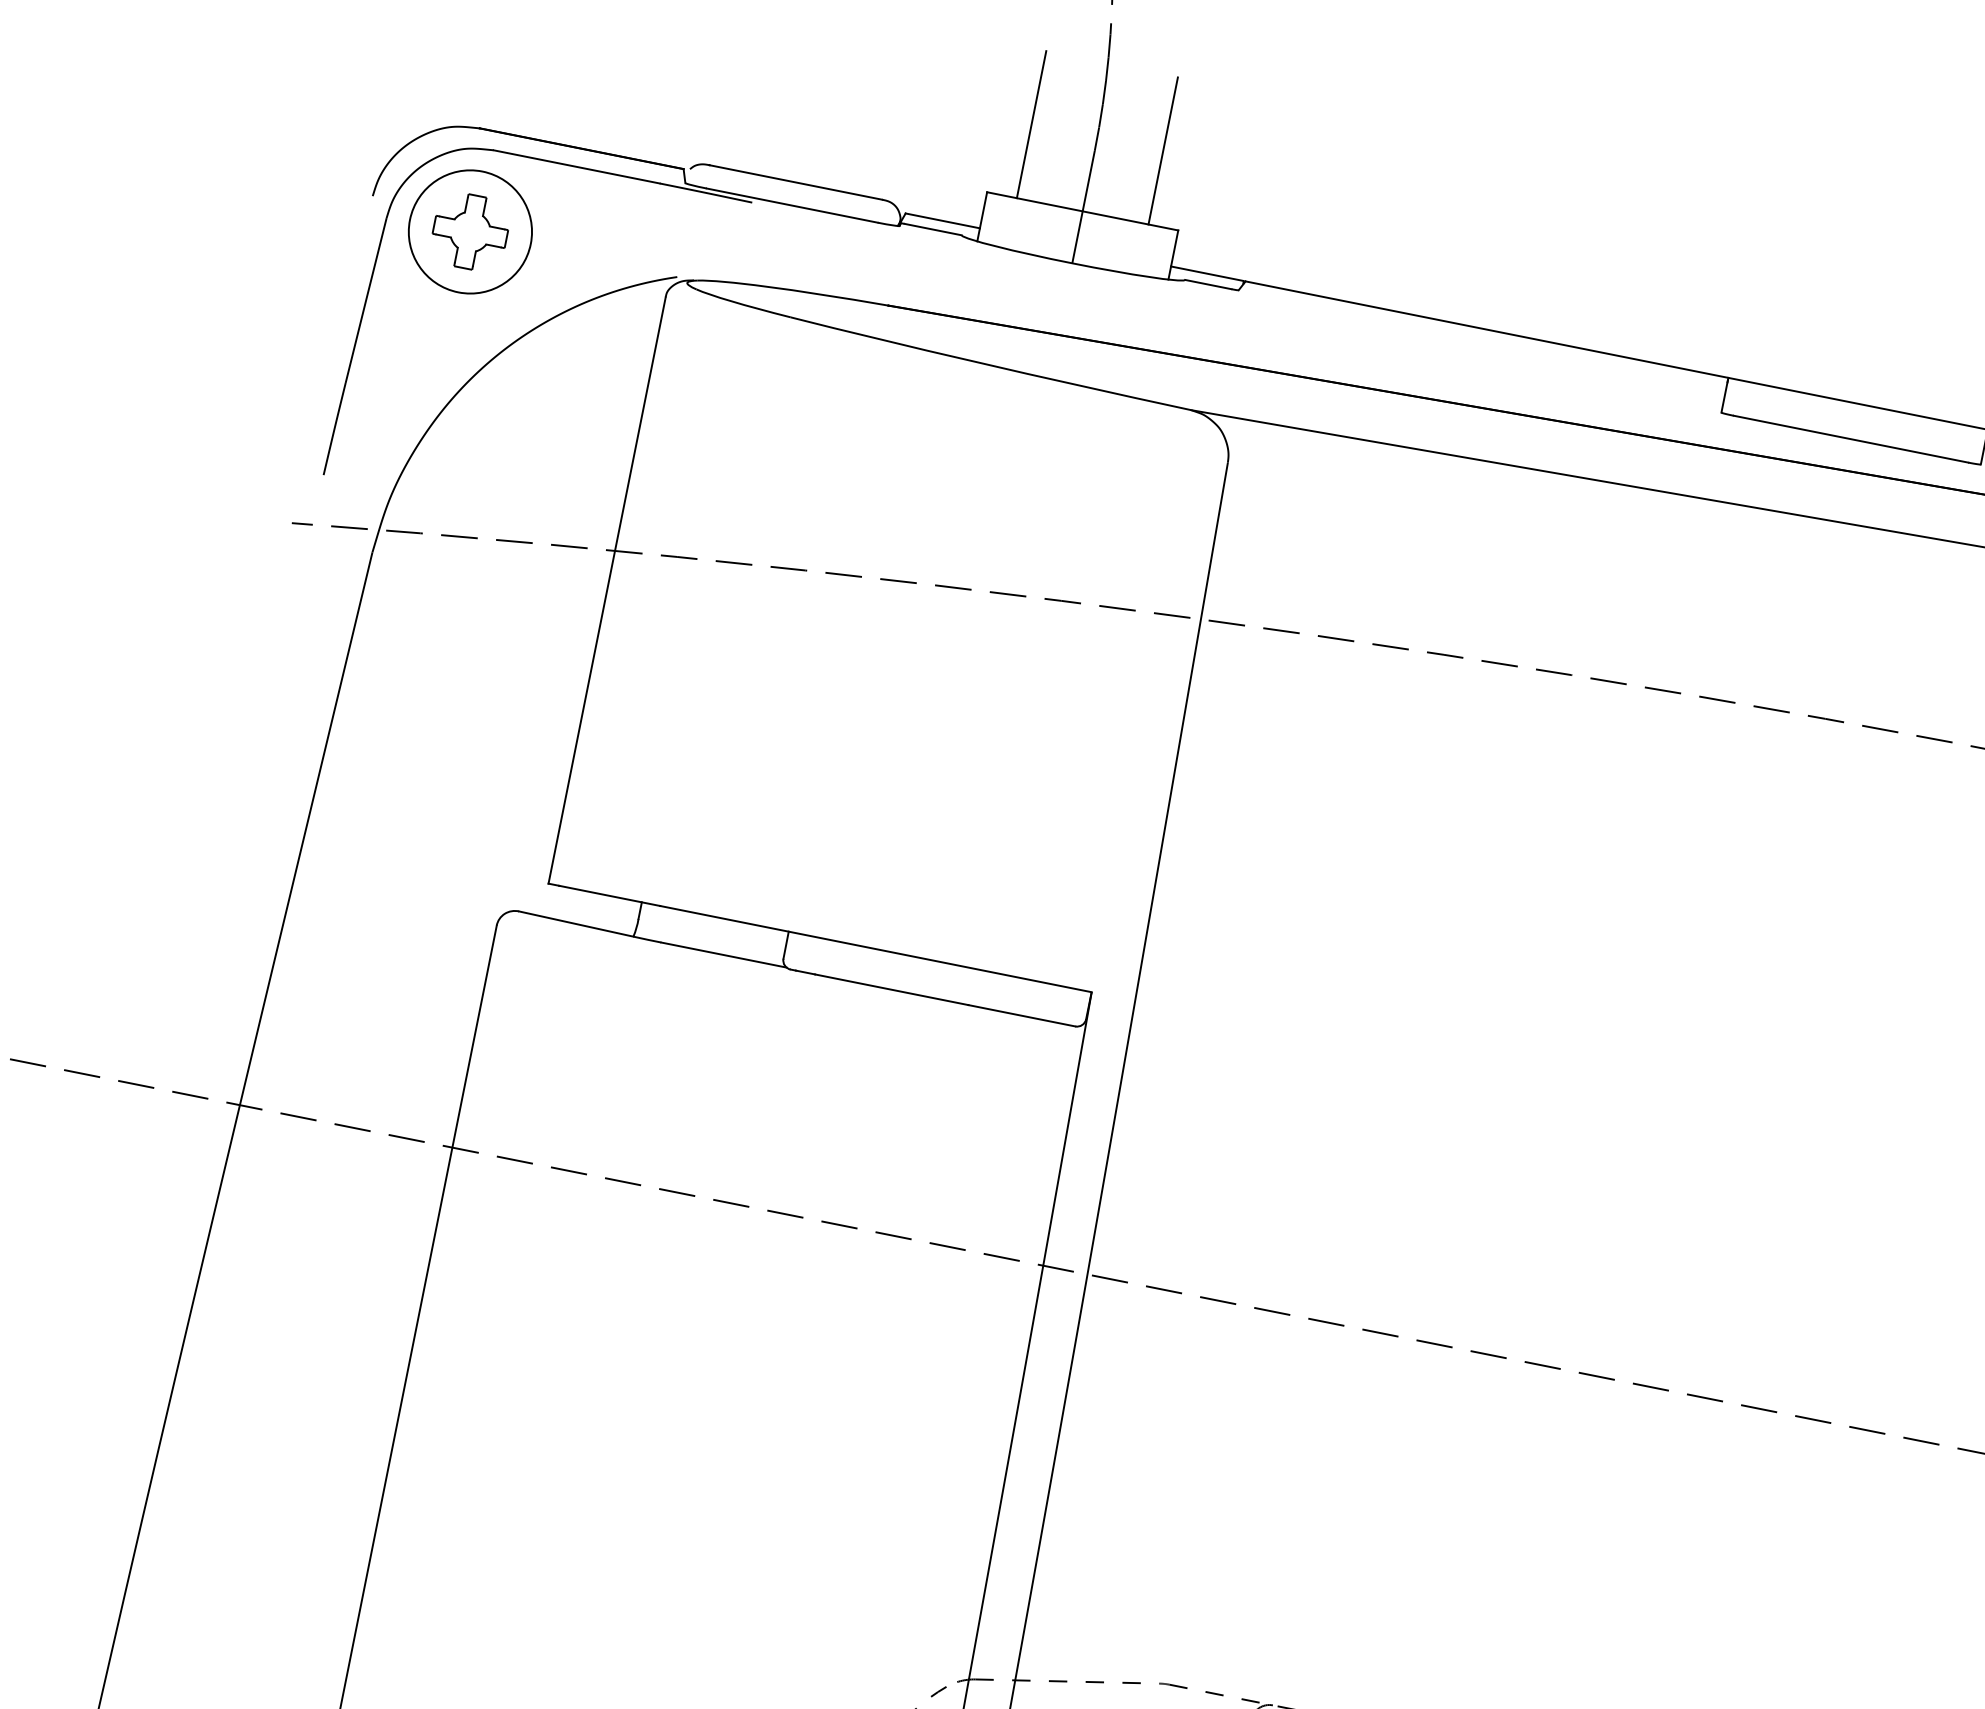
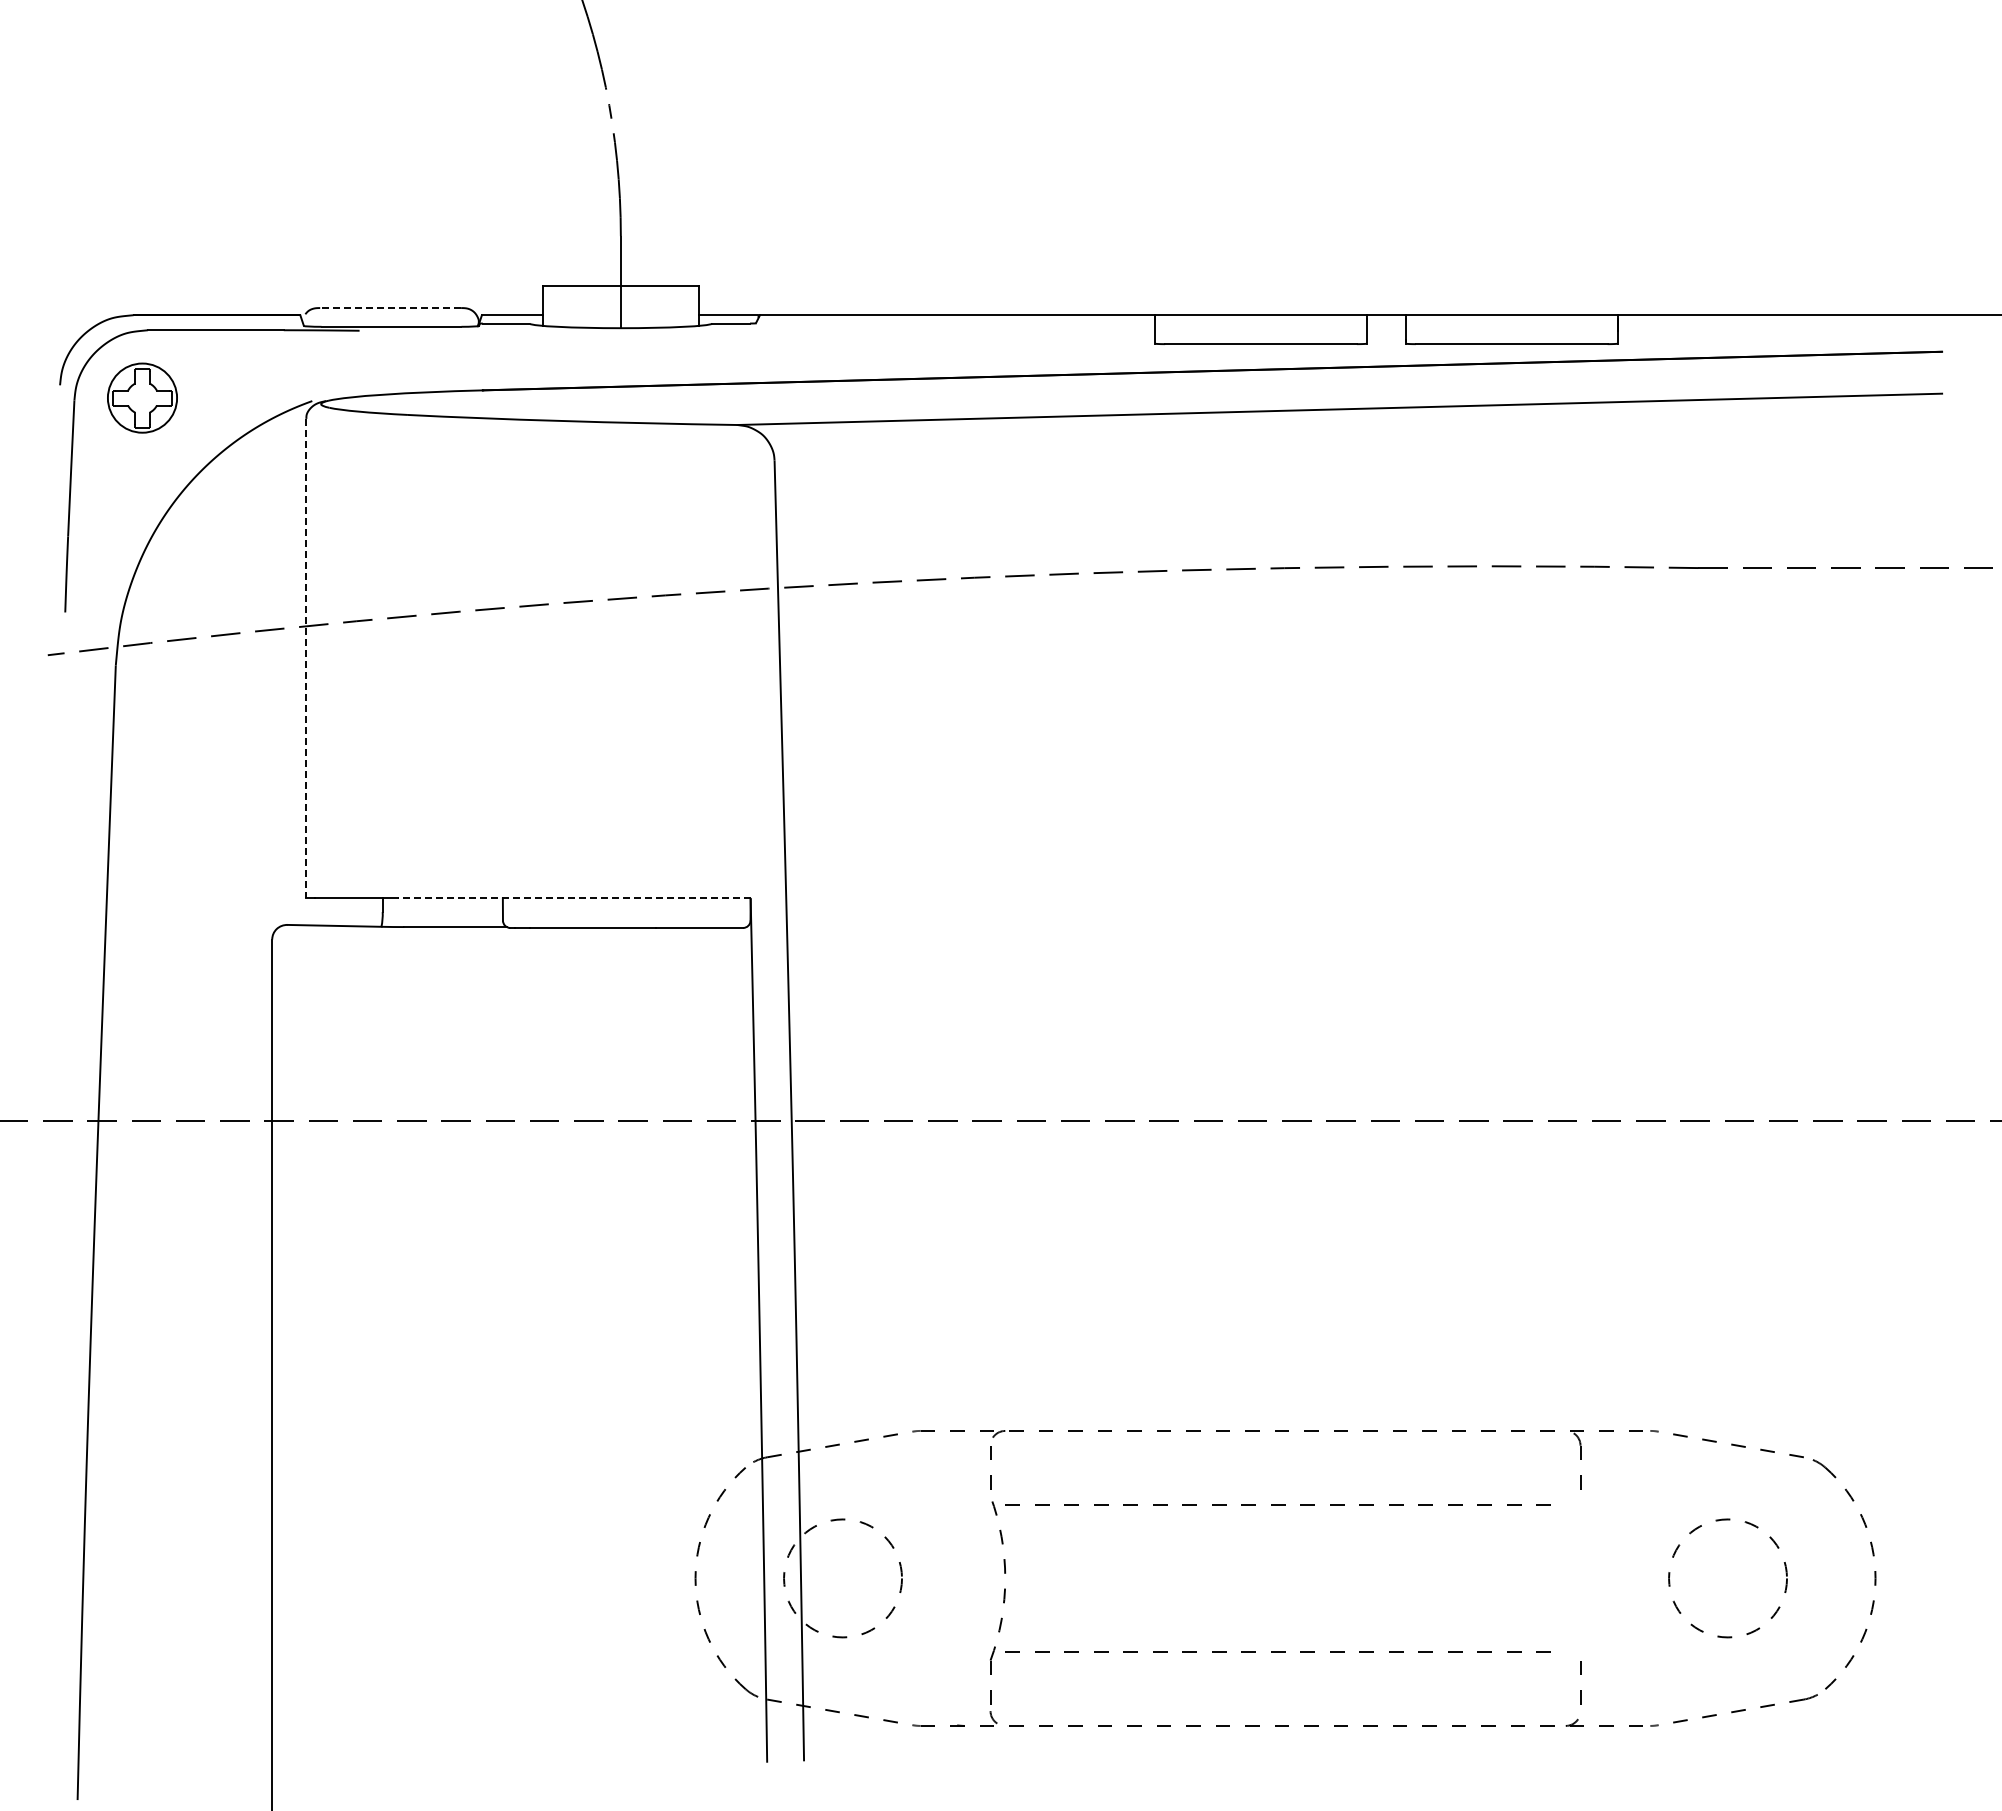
line: (1032, 124) -> (567, 225), removed
line: (1162, 150) -> (674, 225), removed
line: (795, 182) -> (390, 308), solid -> dashed
circle: (470, 231) -> (142, 397), size x0.7
line: (607, 590) -> (306, 658), solid -> dashed
line: (875, 948) -> (573, 898), solid -> dashed

